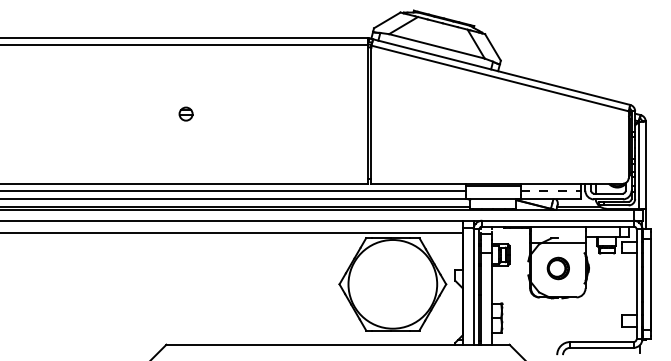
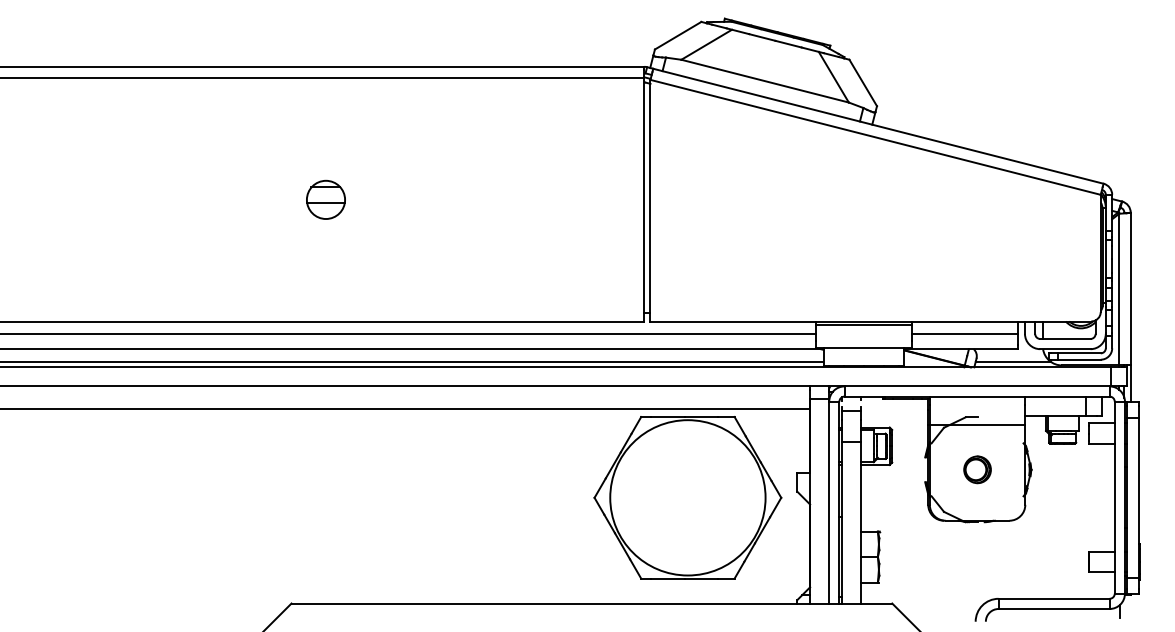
part: (185, 113) -> (324, 198), size x1.67
line: (551, 190) -> (965, 333), dashed -> solid
part: (557, 267) -> (976, 468), size x0.71

